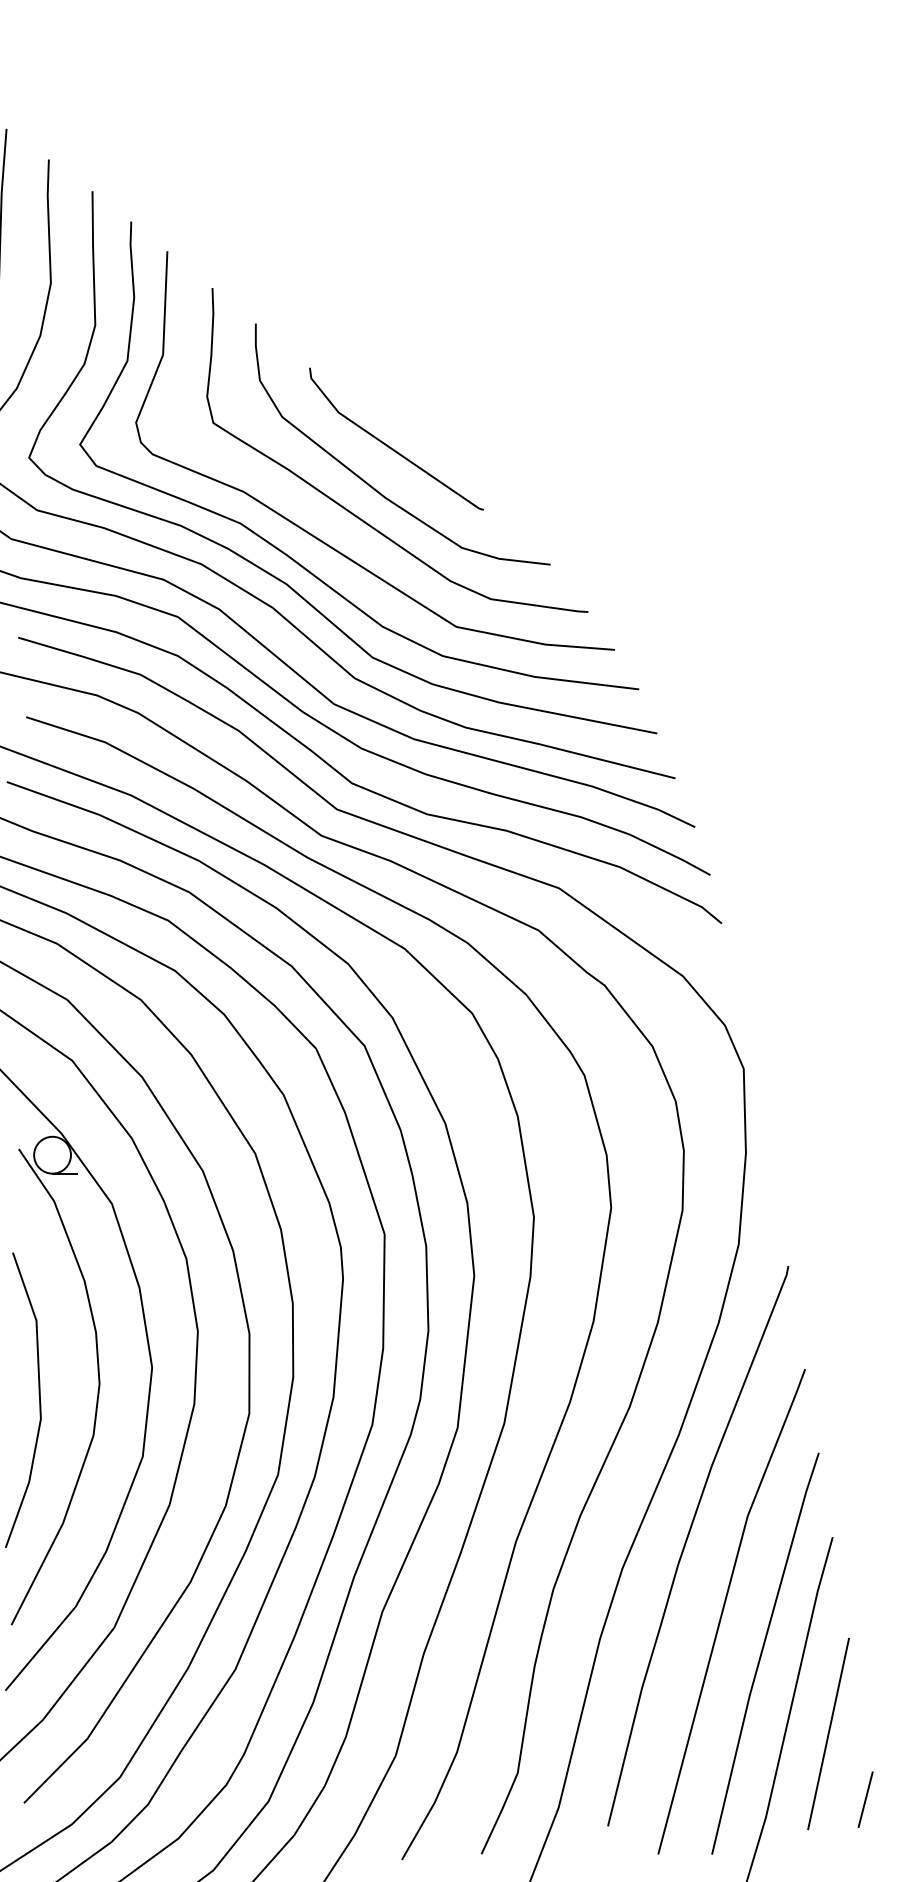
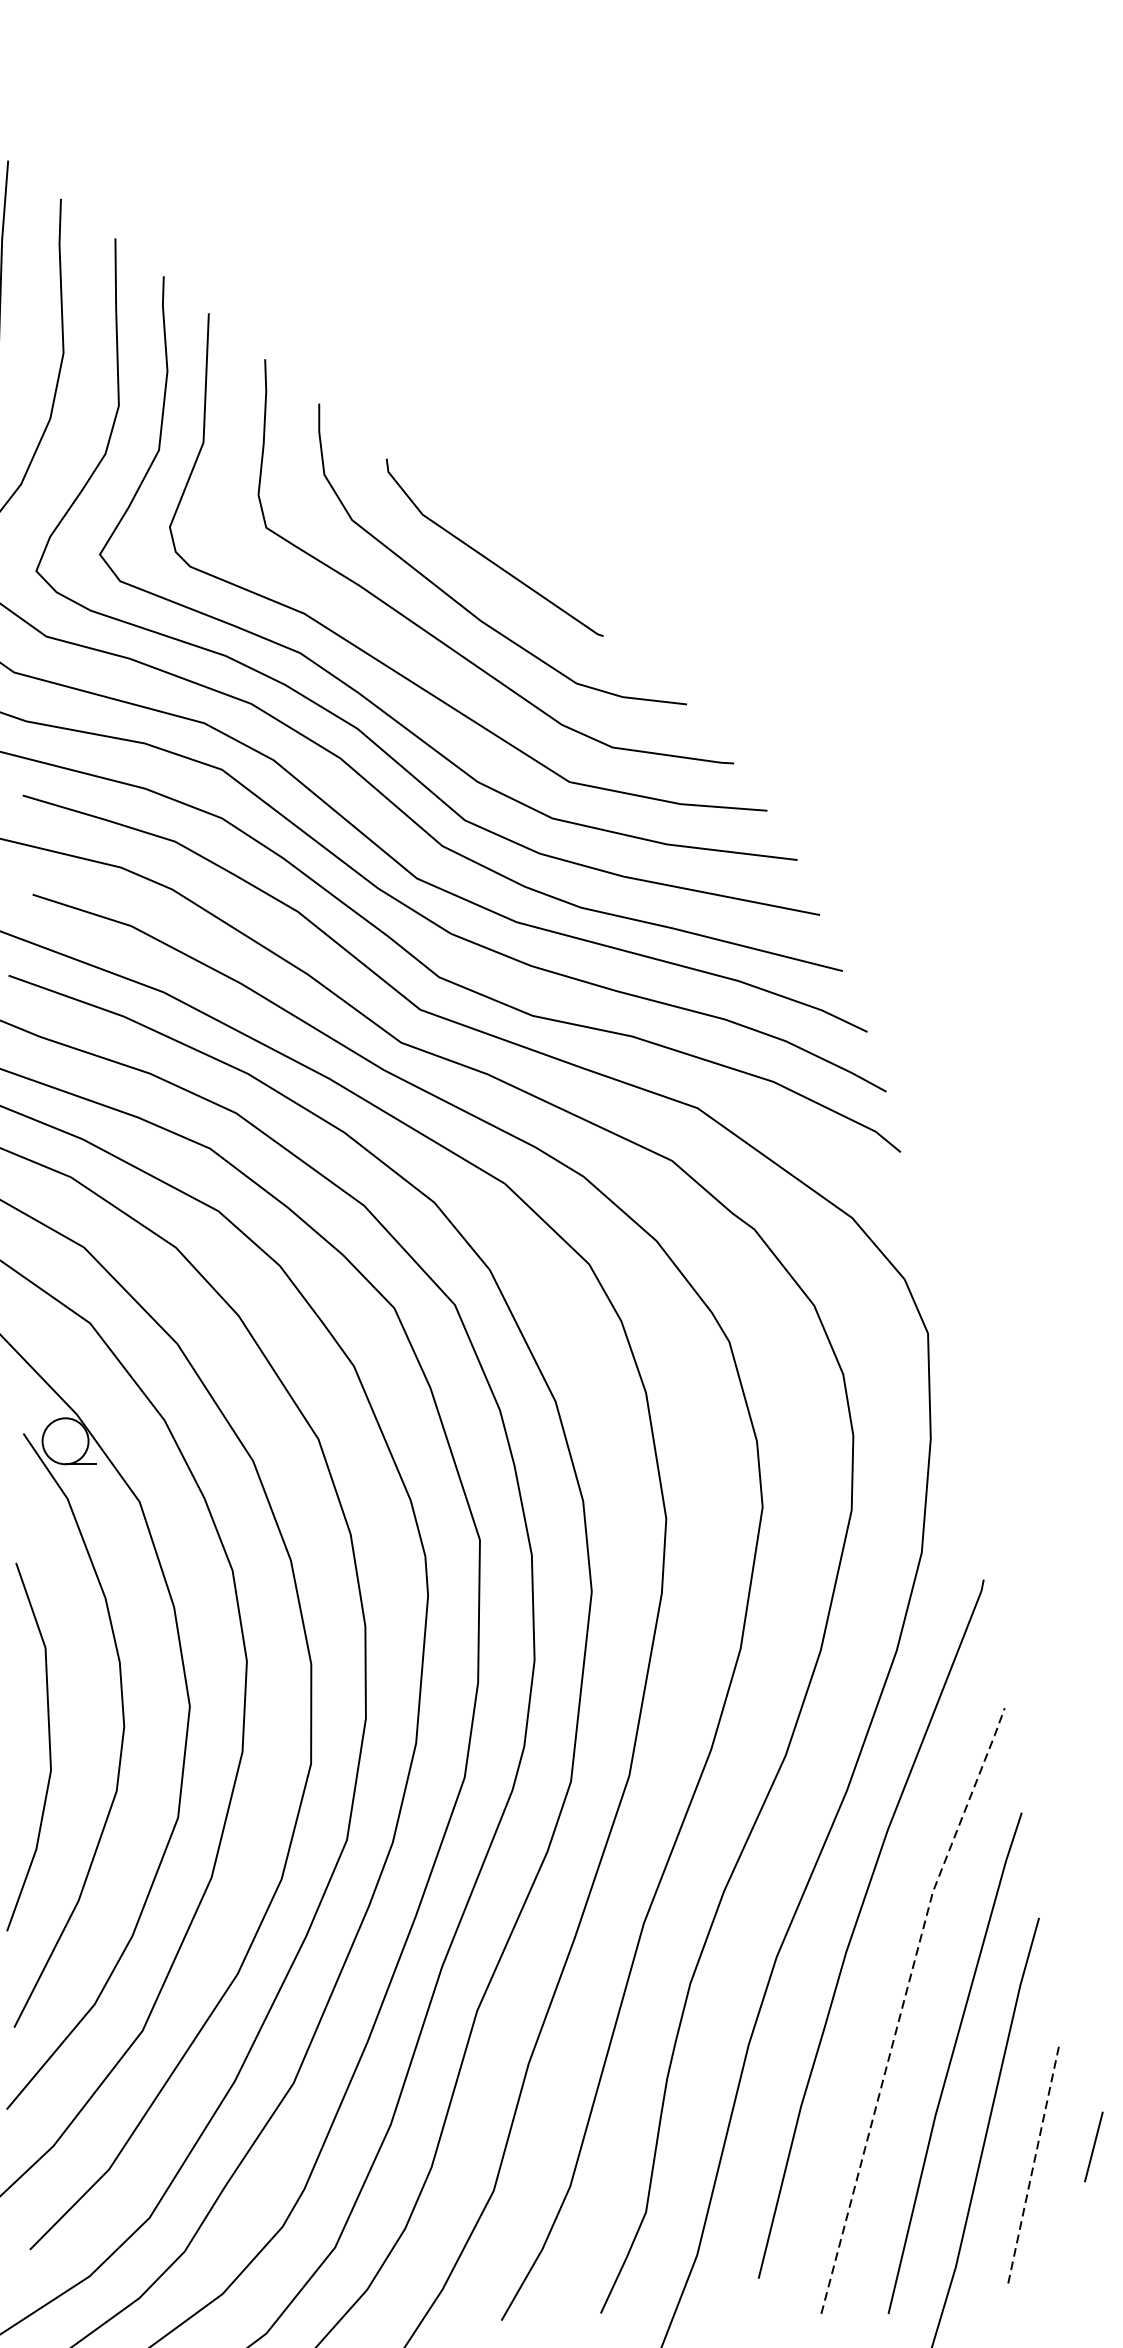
line: (723, 1607) -> (902, 2005), solid -> dashed
line: (828, 1733) -> (1033, 2162), solid -> dashed
line: (865, 1799) -> (1093, 2146), moved

